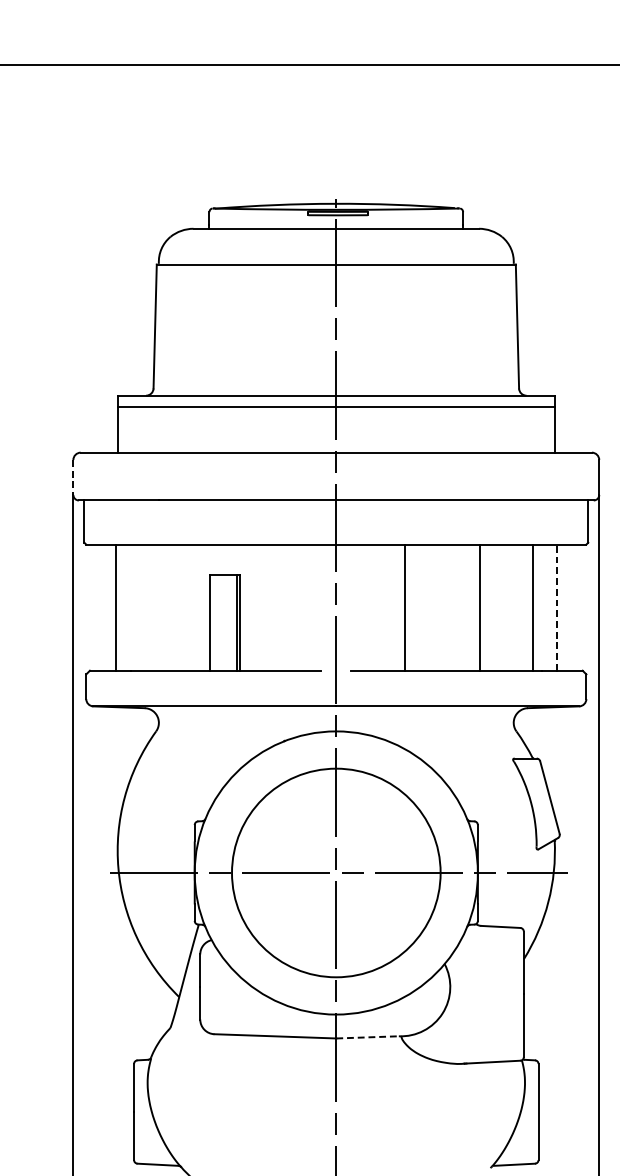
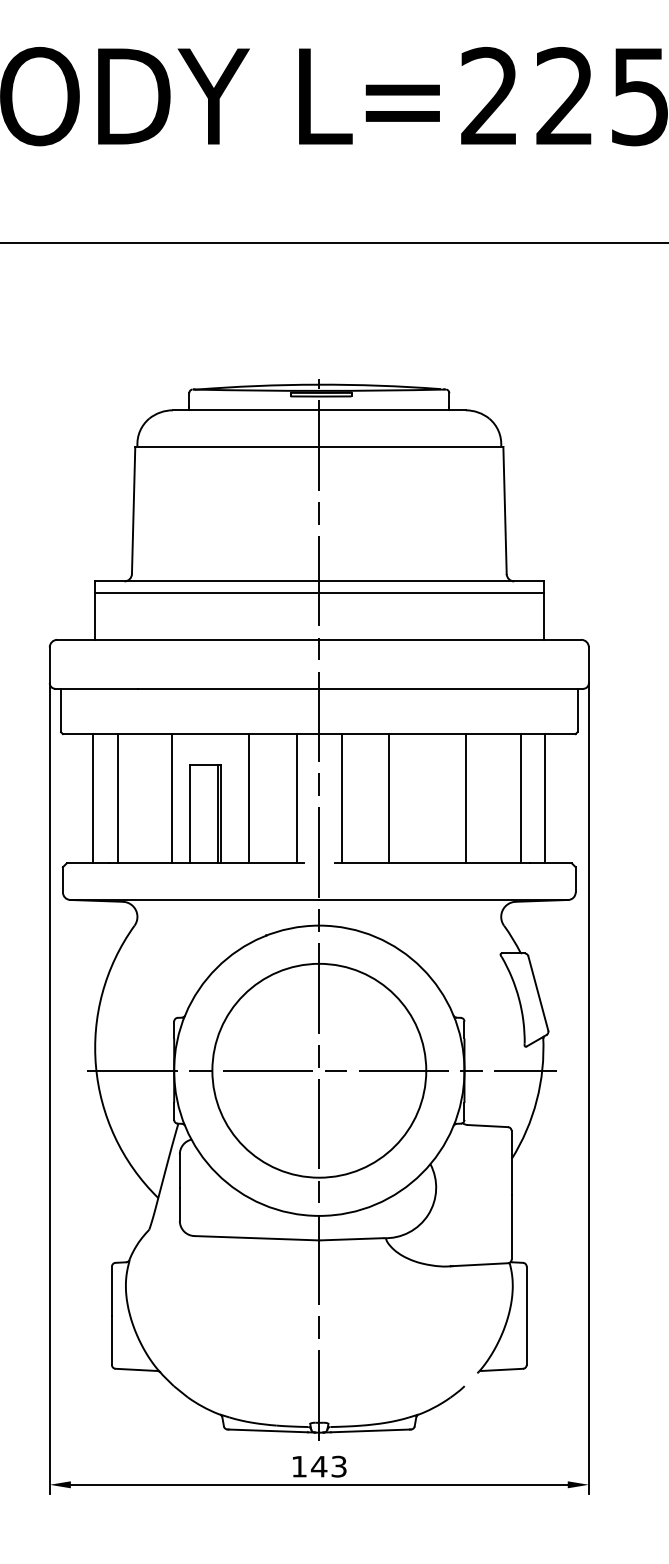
line: (73, 477) -> (49, 665), dashed -> solid
line: (139, 607) -> (117, 798), added
line: (193, 607) -> (172, 798), added
line: (268, 607) -> (249, 798), added
line: (314, 607) -> (296, 798), added
line: (357, 607) -> (341, 798), added
line: (556, 607) -> (545, 798), dashed -> solid
line: (367, 1037) -> (351, 1239), dashed -> solid

